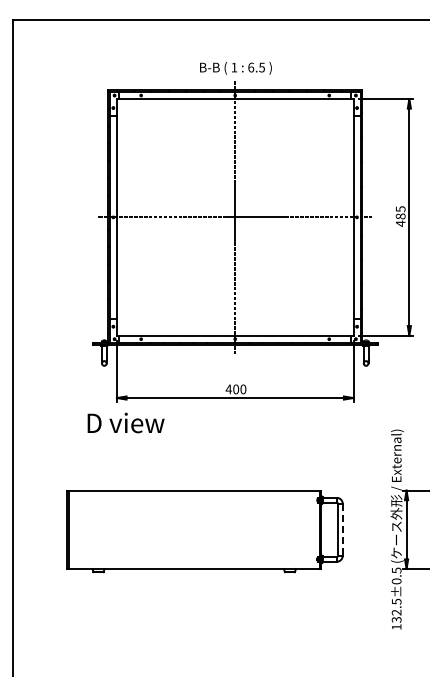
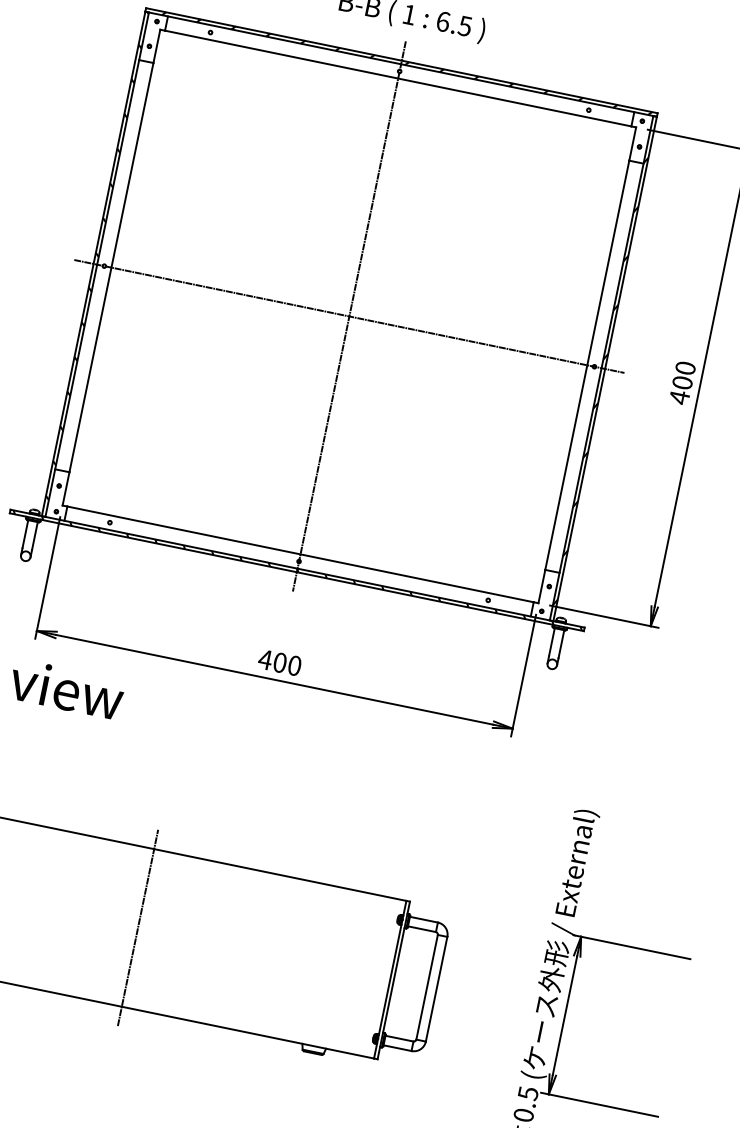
text: (400, 212) -> (683, 374), 485 -> 400
line: (194, 529) -> (138, 927), added
line: (342, 530) -> (435, 990), dashed -> solid

